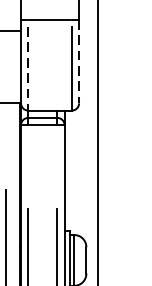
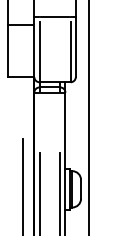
line: (78, 61) -> (75, 47), dashed -> solid
line: (28, 68) -> (39, 52), dashed -> solid

